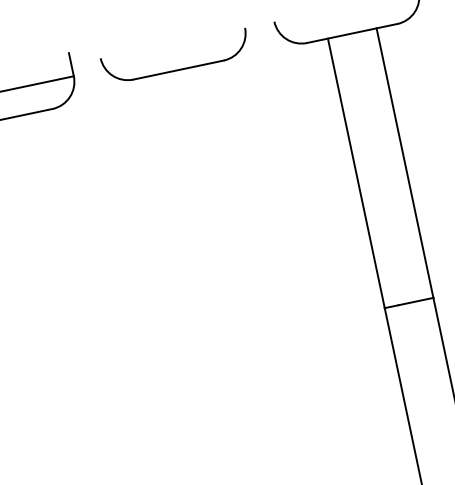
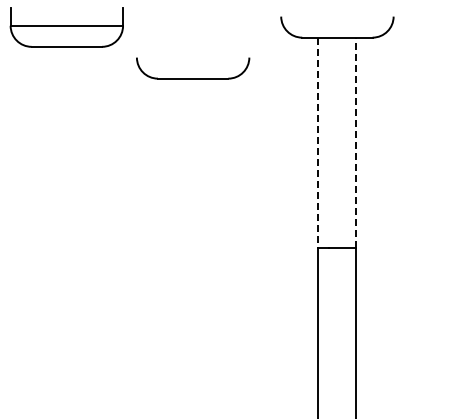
part: (178, 69) -> (193, 78), moved
line: (405, 162) -> (356, 142), solid -> dashed
line: (356, 173) -> (318, 142), solid -> dashed

